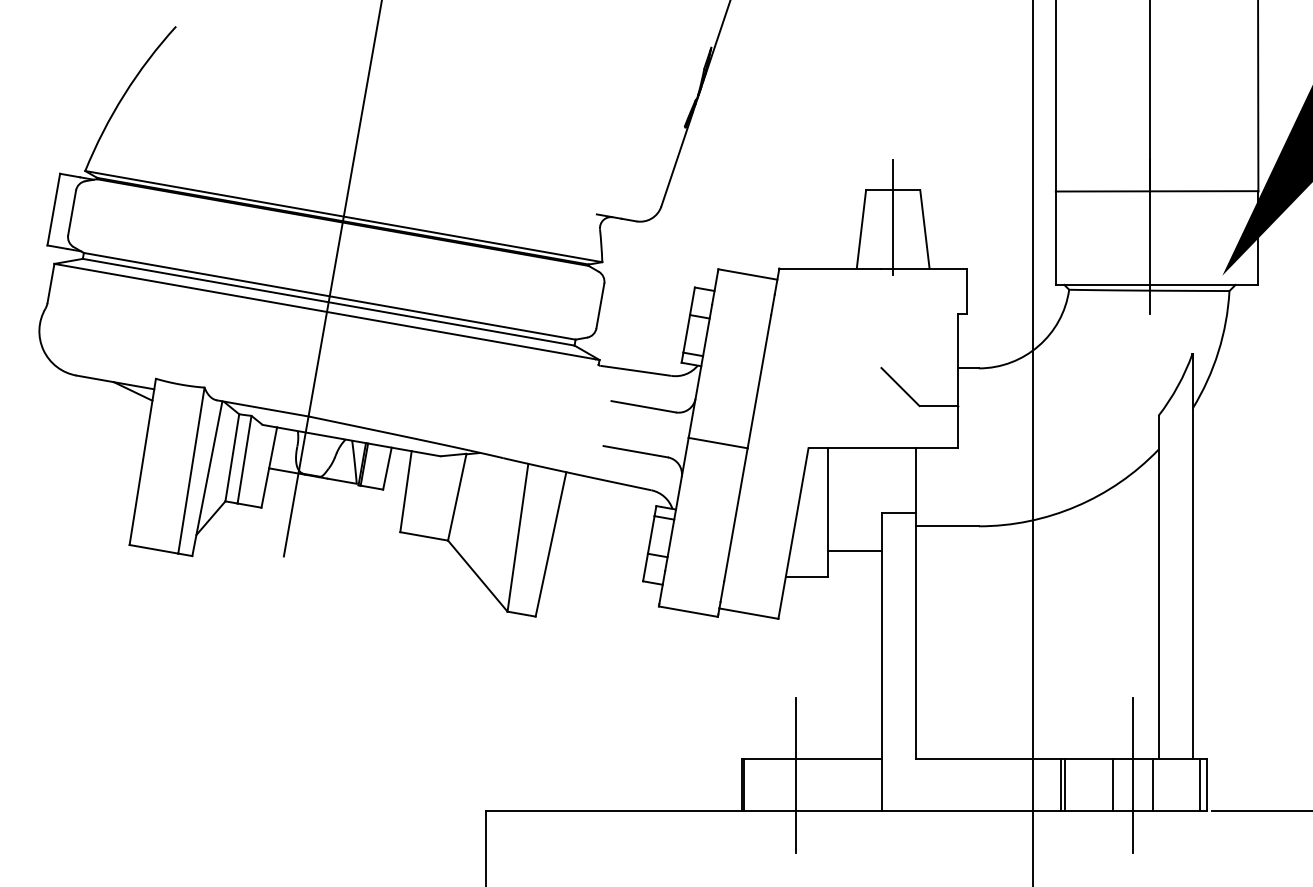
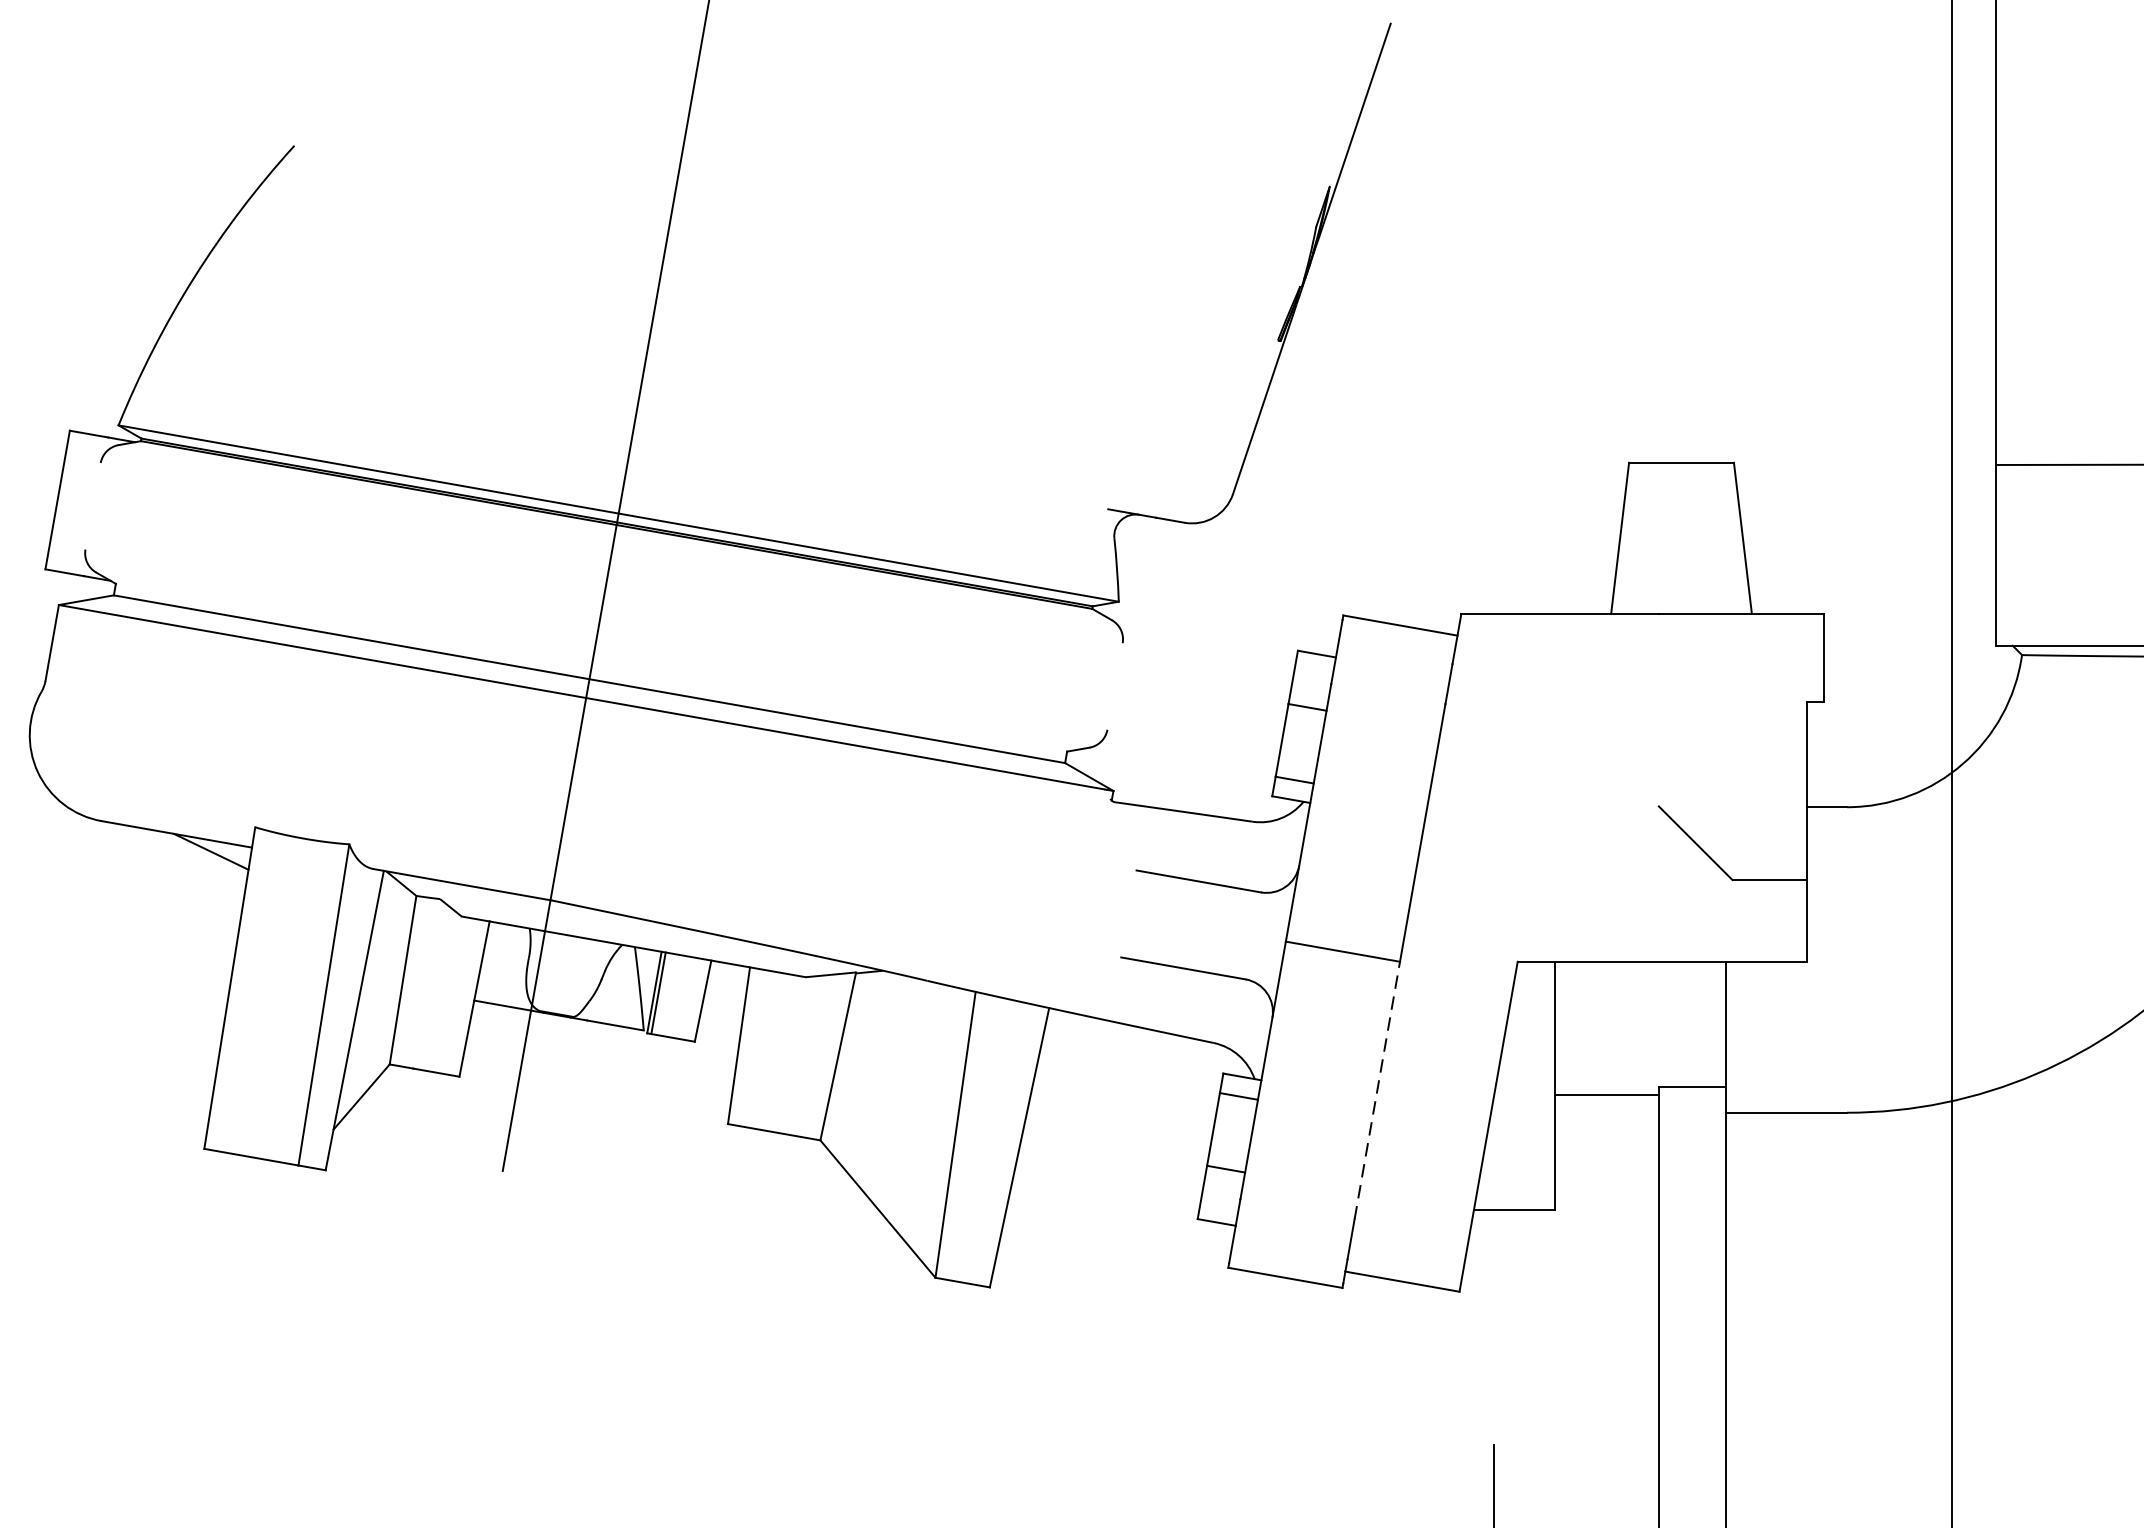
line: (72, 212) -> (93, 505), removed
line: (893, 216) -> (1682, 513), removed
line: (329, 295) -> (591, 666), removed
line: (600, 305) -> (1115, 685), removed
line: (244, 459) -> (426, 983), removed
line: (735, 514) -> (1376, 1089), solid -> dashed
line: (854, 551) -> (1606, 1095), moved

